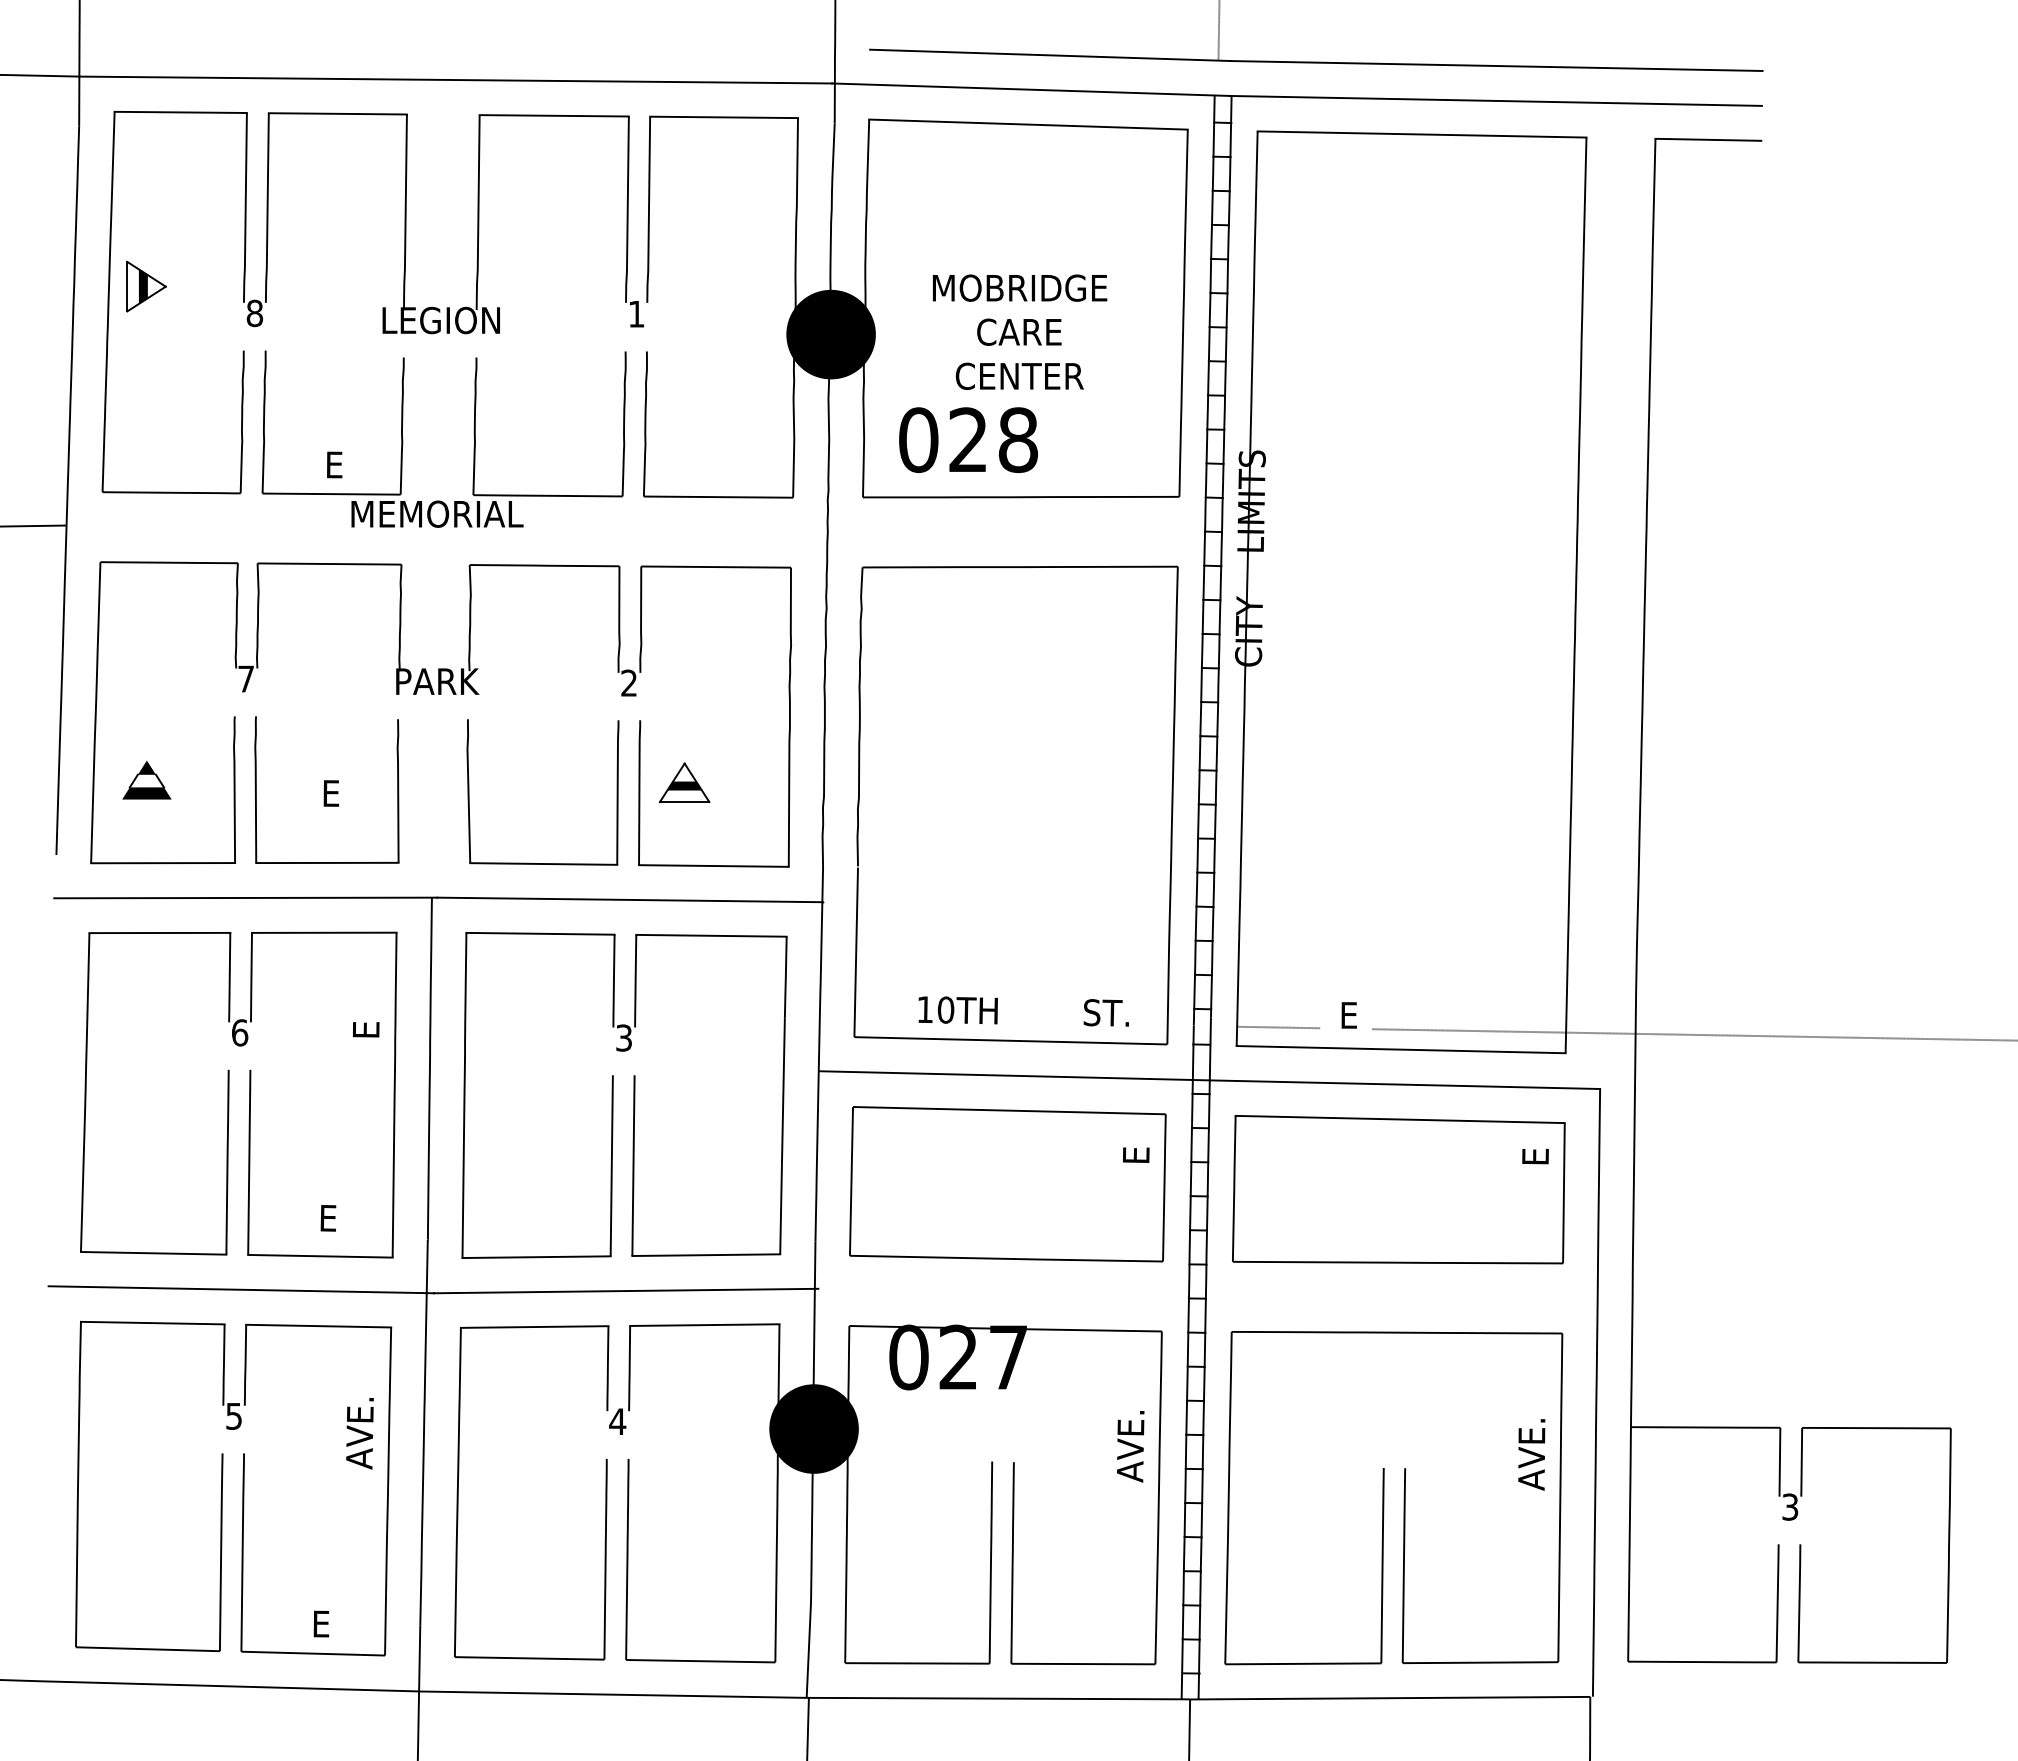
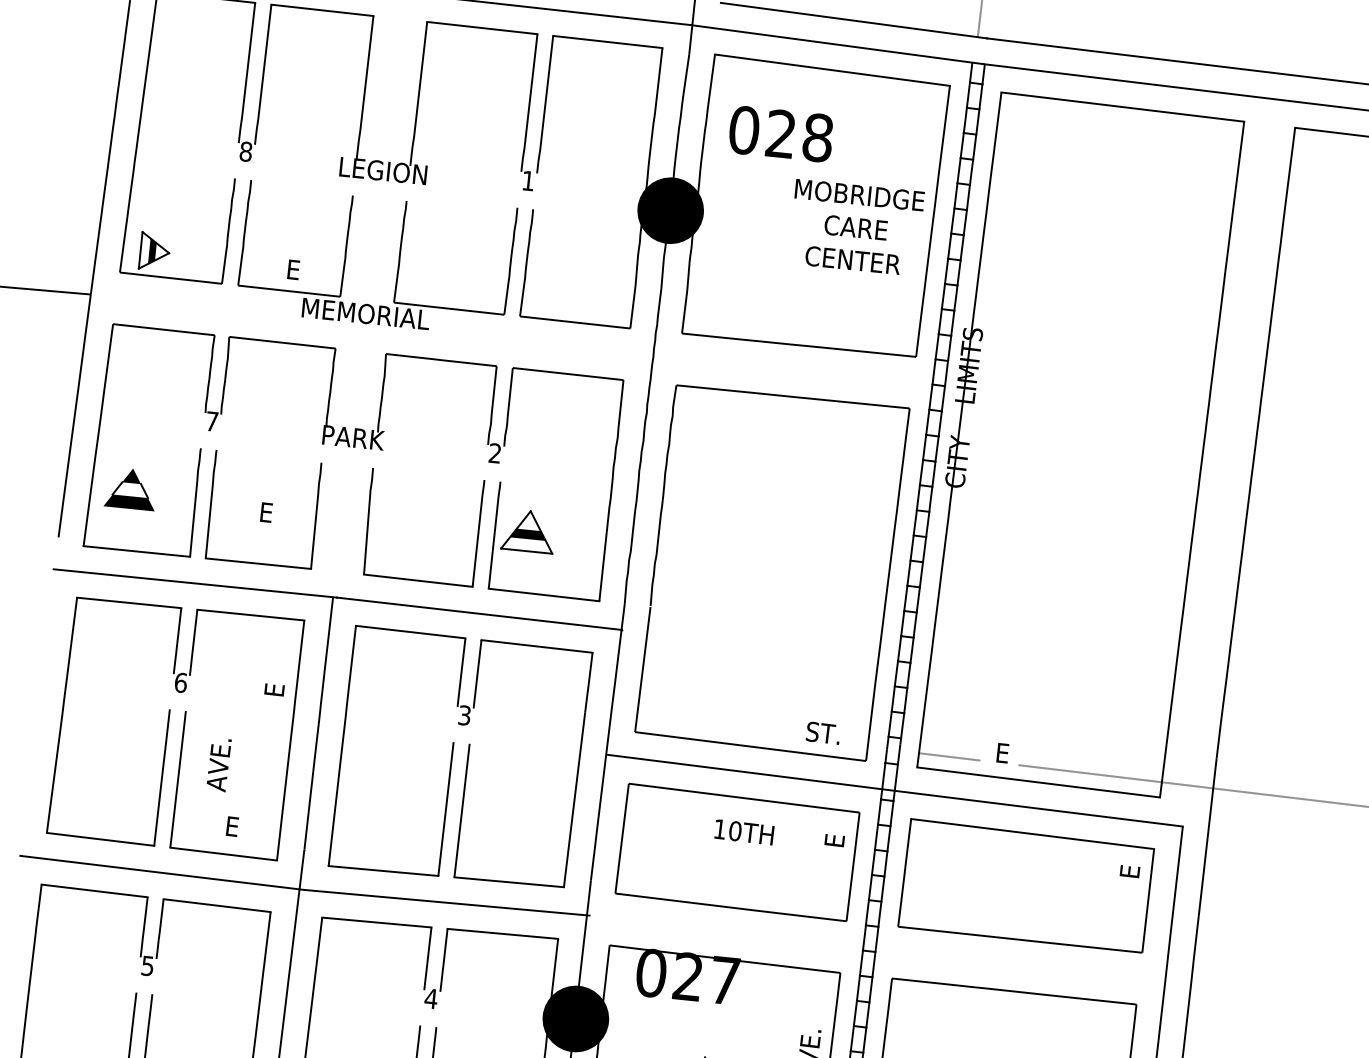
part: (146, 286) -> (154, 251), moved
text: (1020, 331) -> (856, 227), moved
text: (968, 439) -> (781, 133), moved
part: (146, 780) -> (130, 489), size x1.4
part: (684, 782) -> (528, 531), size x1.4
text: (957, 1010) -> (743, 832), moved
text: (359, 1433) -> (218, 764), moved

